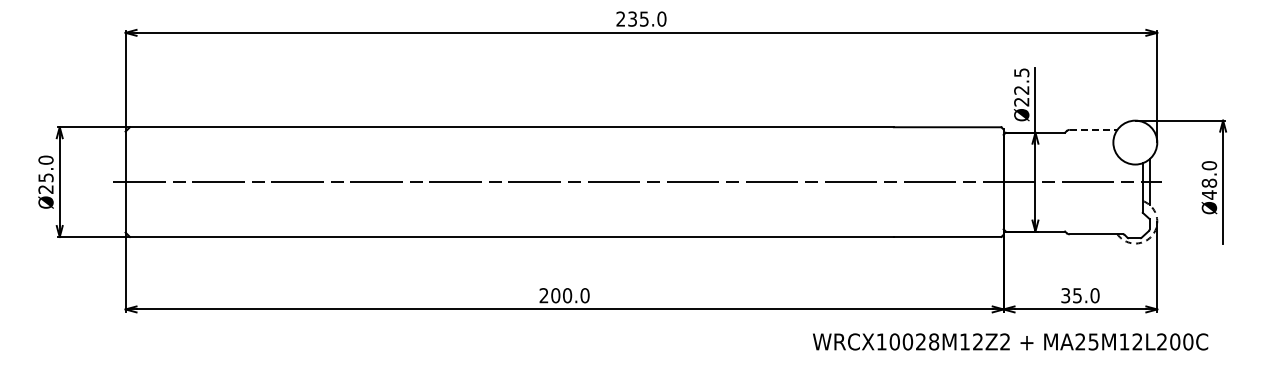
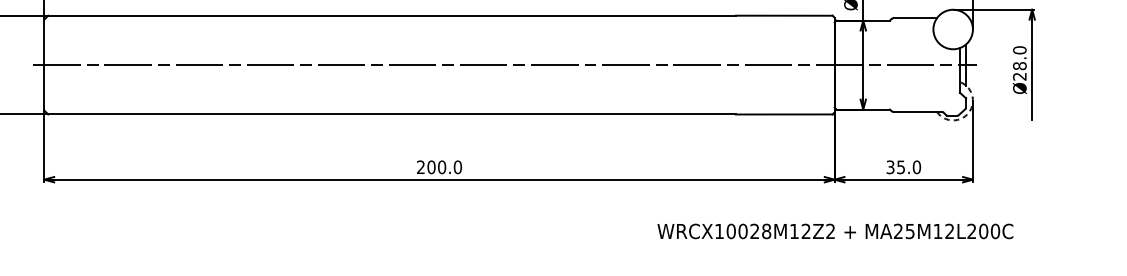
line: (1093, 129) -> (915, 17), dashed -> solid
text: (1208, 194) -> (1019, 76), Ø48.0 -> Ø28.0
text: (1010, 341) -> (835, 231), moved

